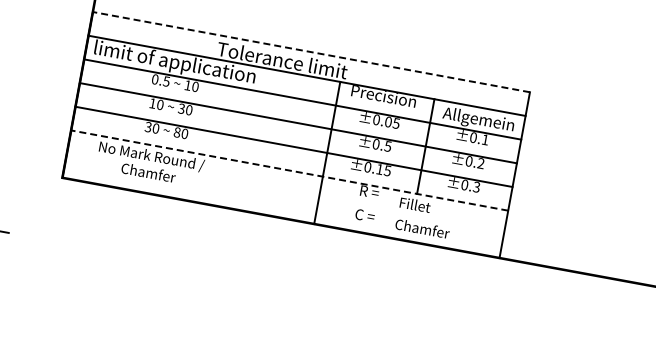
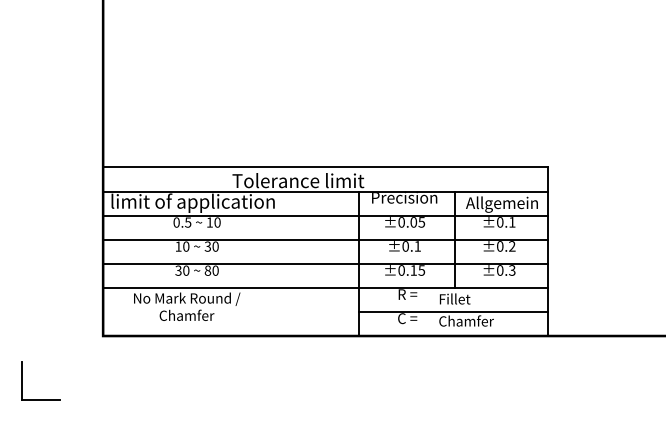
line: (310, 52) -> (324, 167), dashed -> solid
text: (387, 146) -> (417, 246), ±0.5 -> ±0.1
line: (288, 170) -> (324, 287), dashed -> solid
line: (411, 216) -> (453, 311), added

